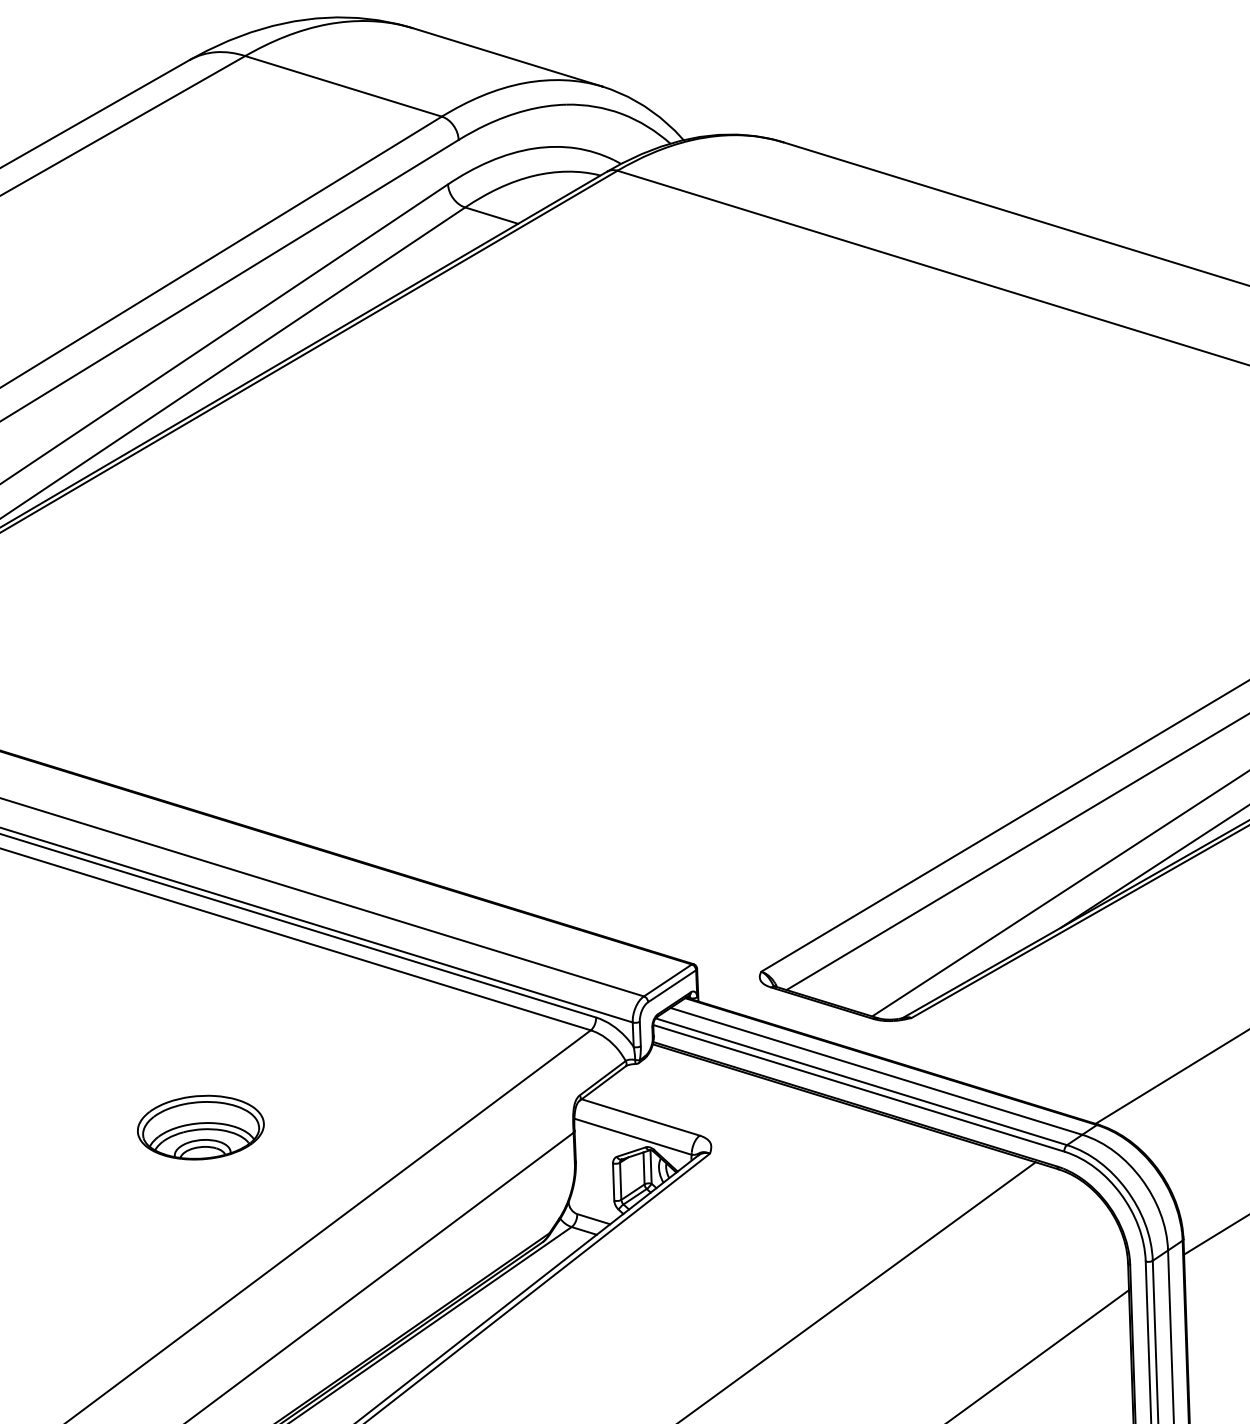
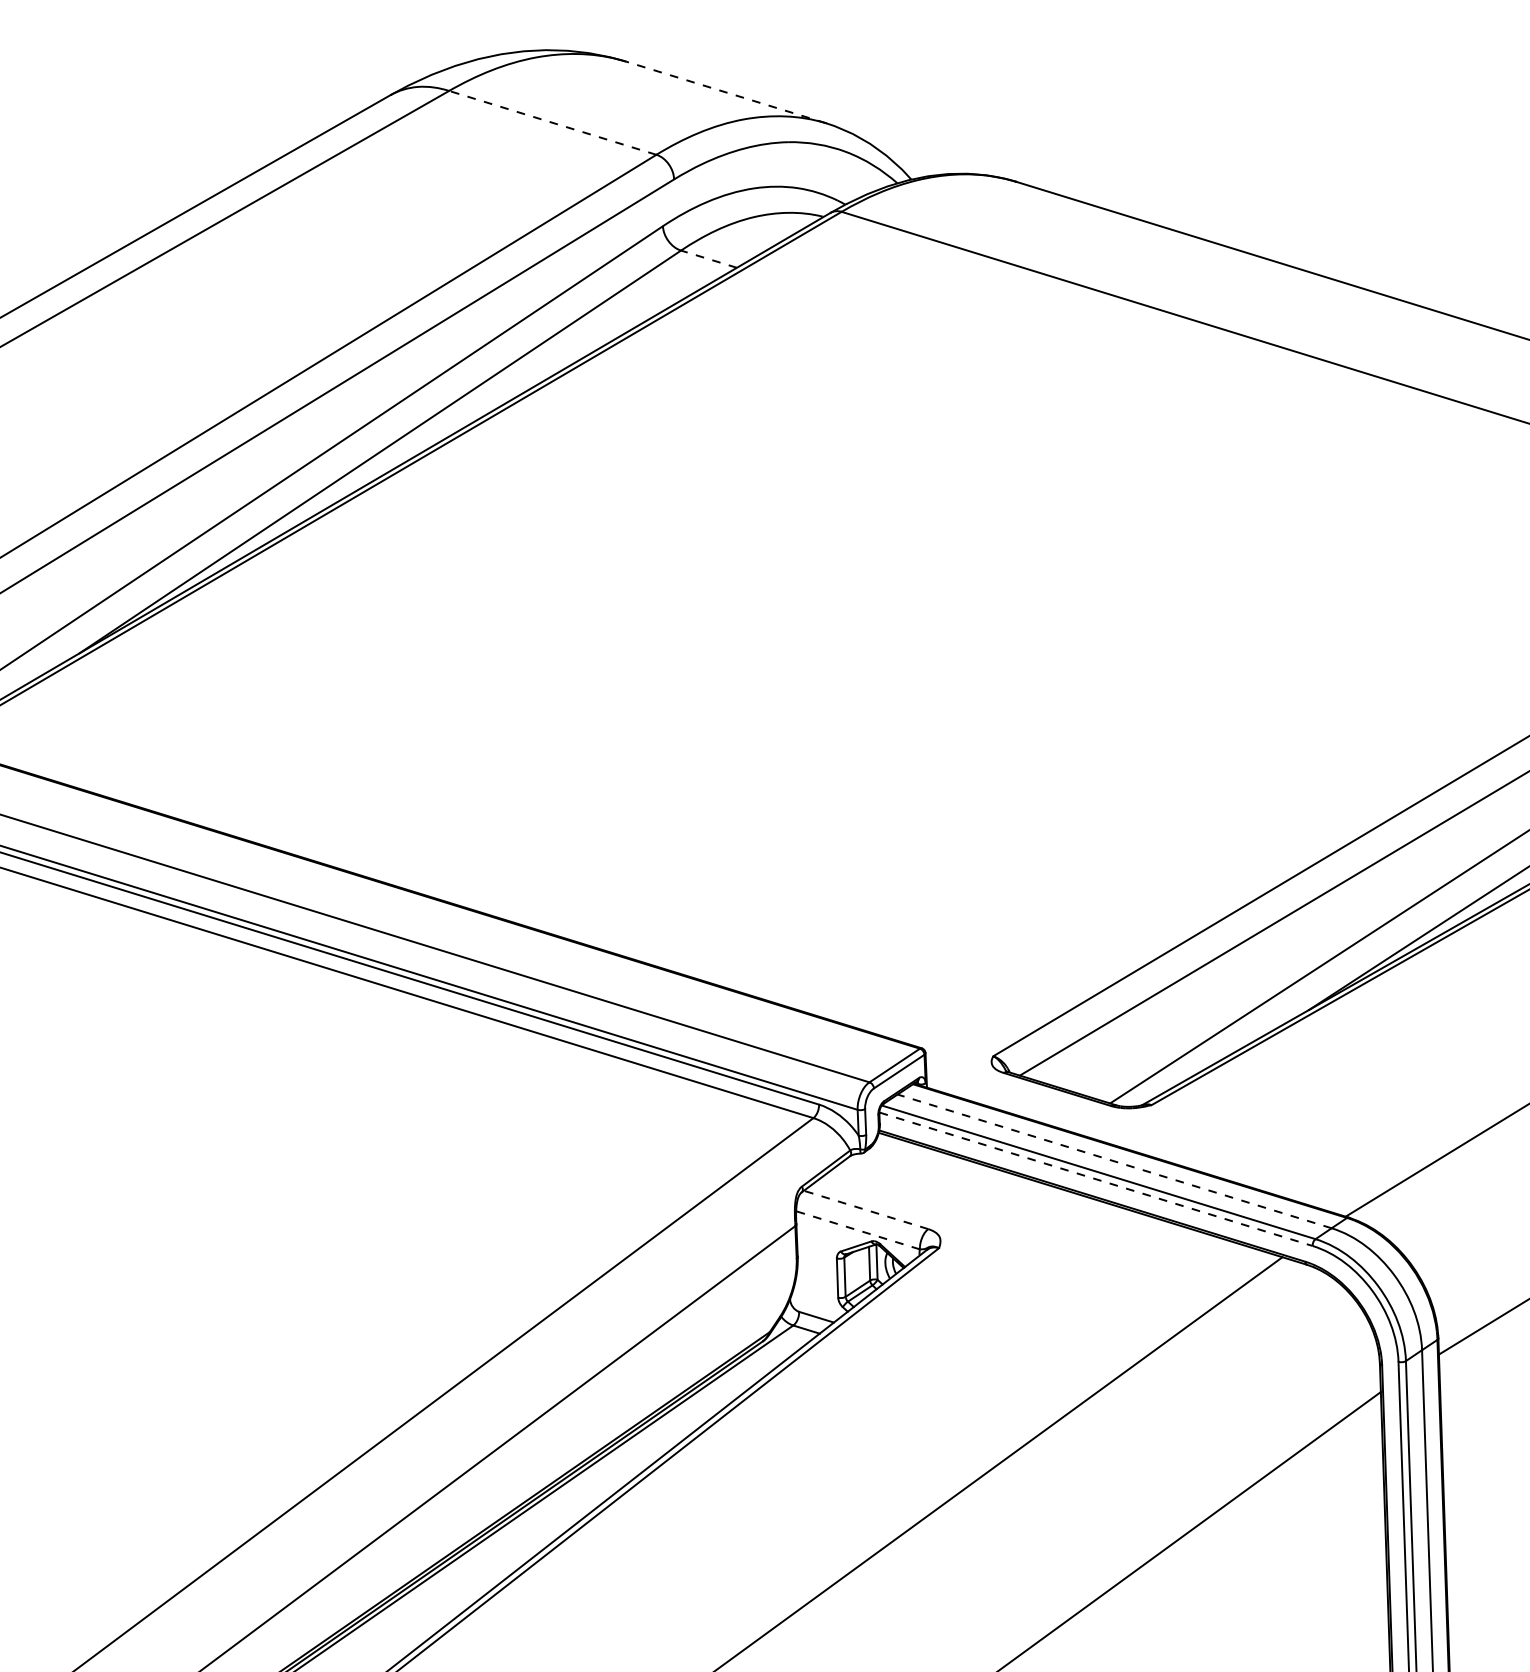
line: (508, 57) -> (726, 92), solid -> dashed
line: (343, 85) -> (552, 122), solid -> dashed
line: (491, 215) -> (708, 259), solid -> dashed
line: (876, 1071) -> (1114, 1161), solid -> dashed
line: (859, 1088) -> (1096, 1179), solid -> dashed
line: (640, 1117) -> (865, 1209), solid -> dashed
part: (201, 1127) -> (402, 1220), removed
line: (633, 1136) -> (858, 1230), solid -> dashed

